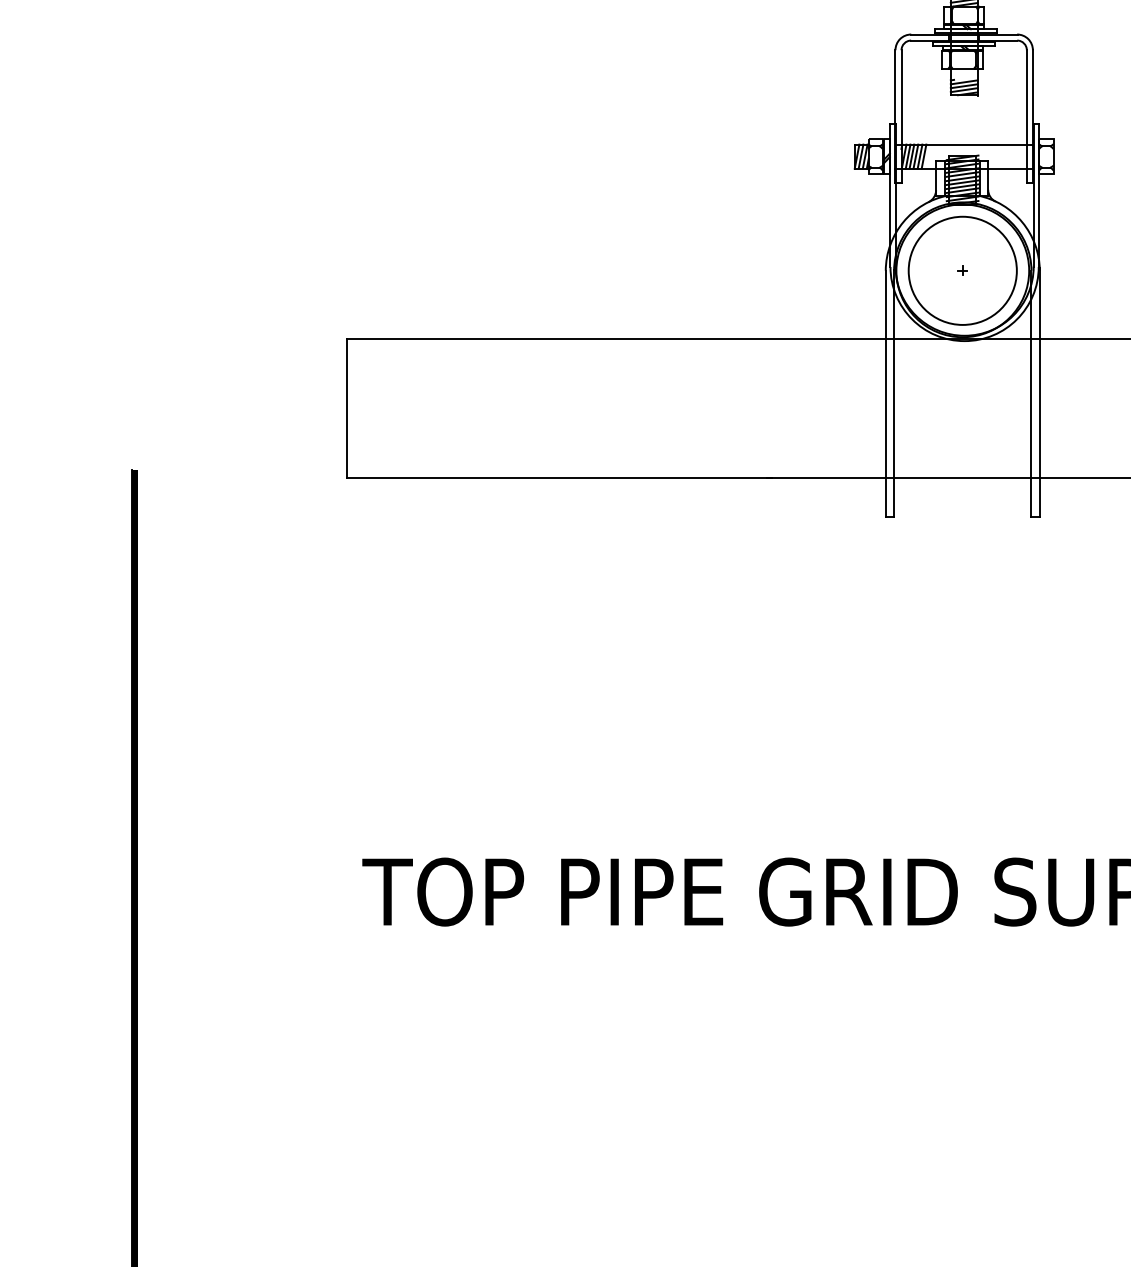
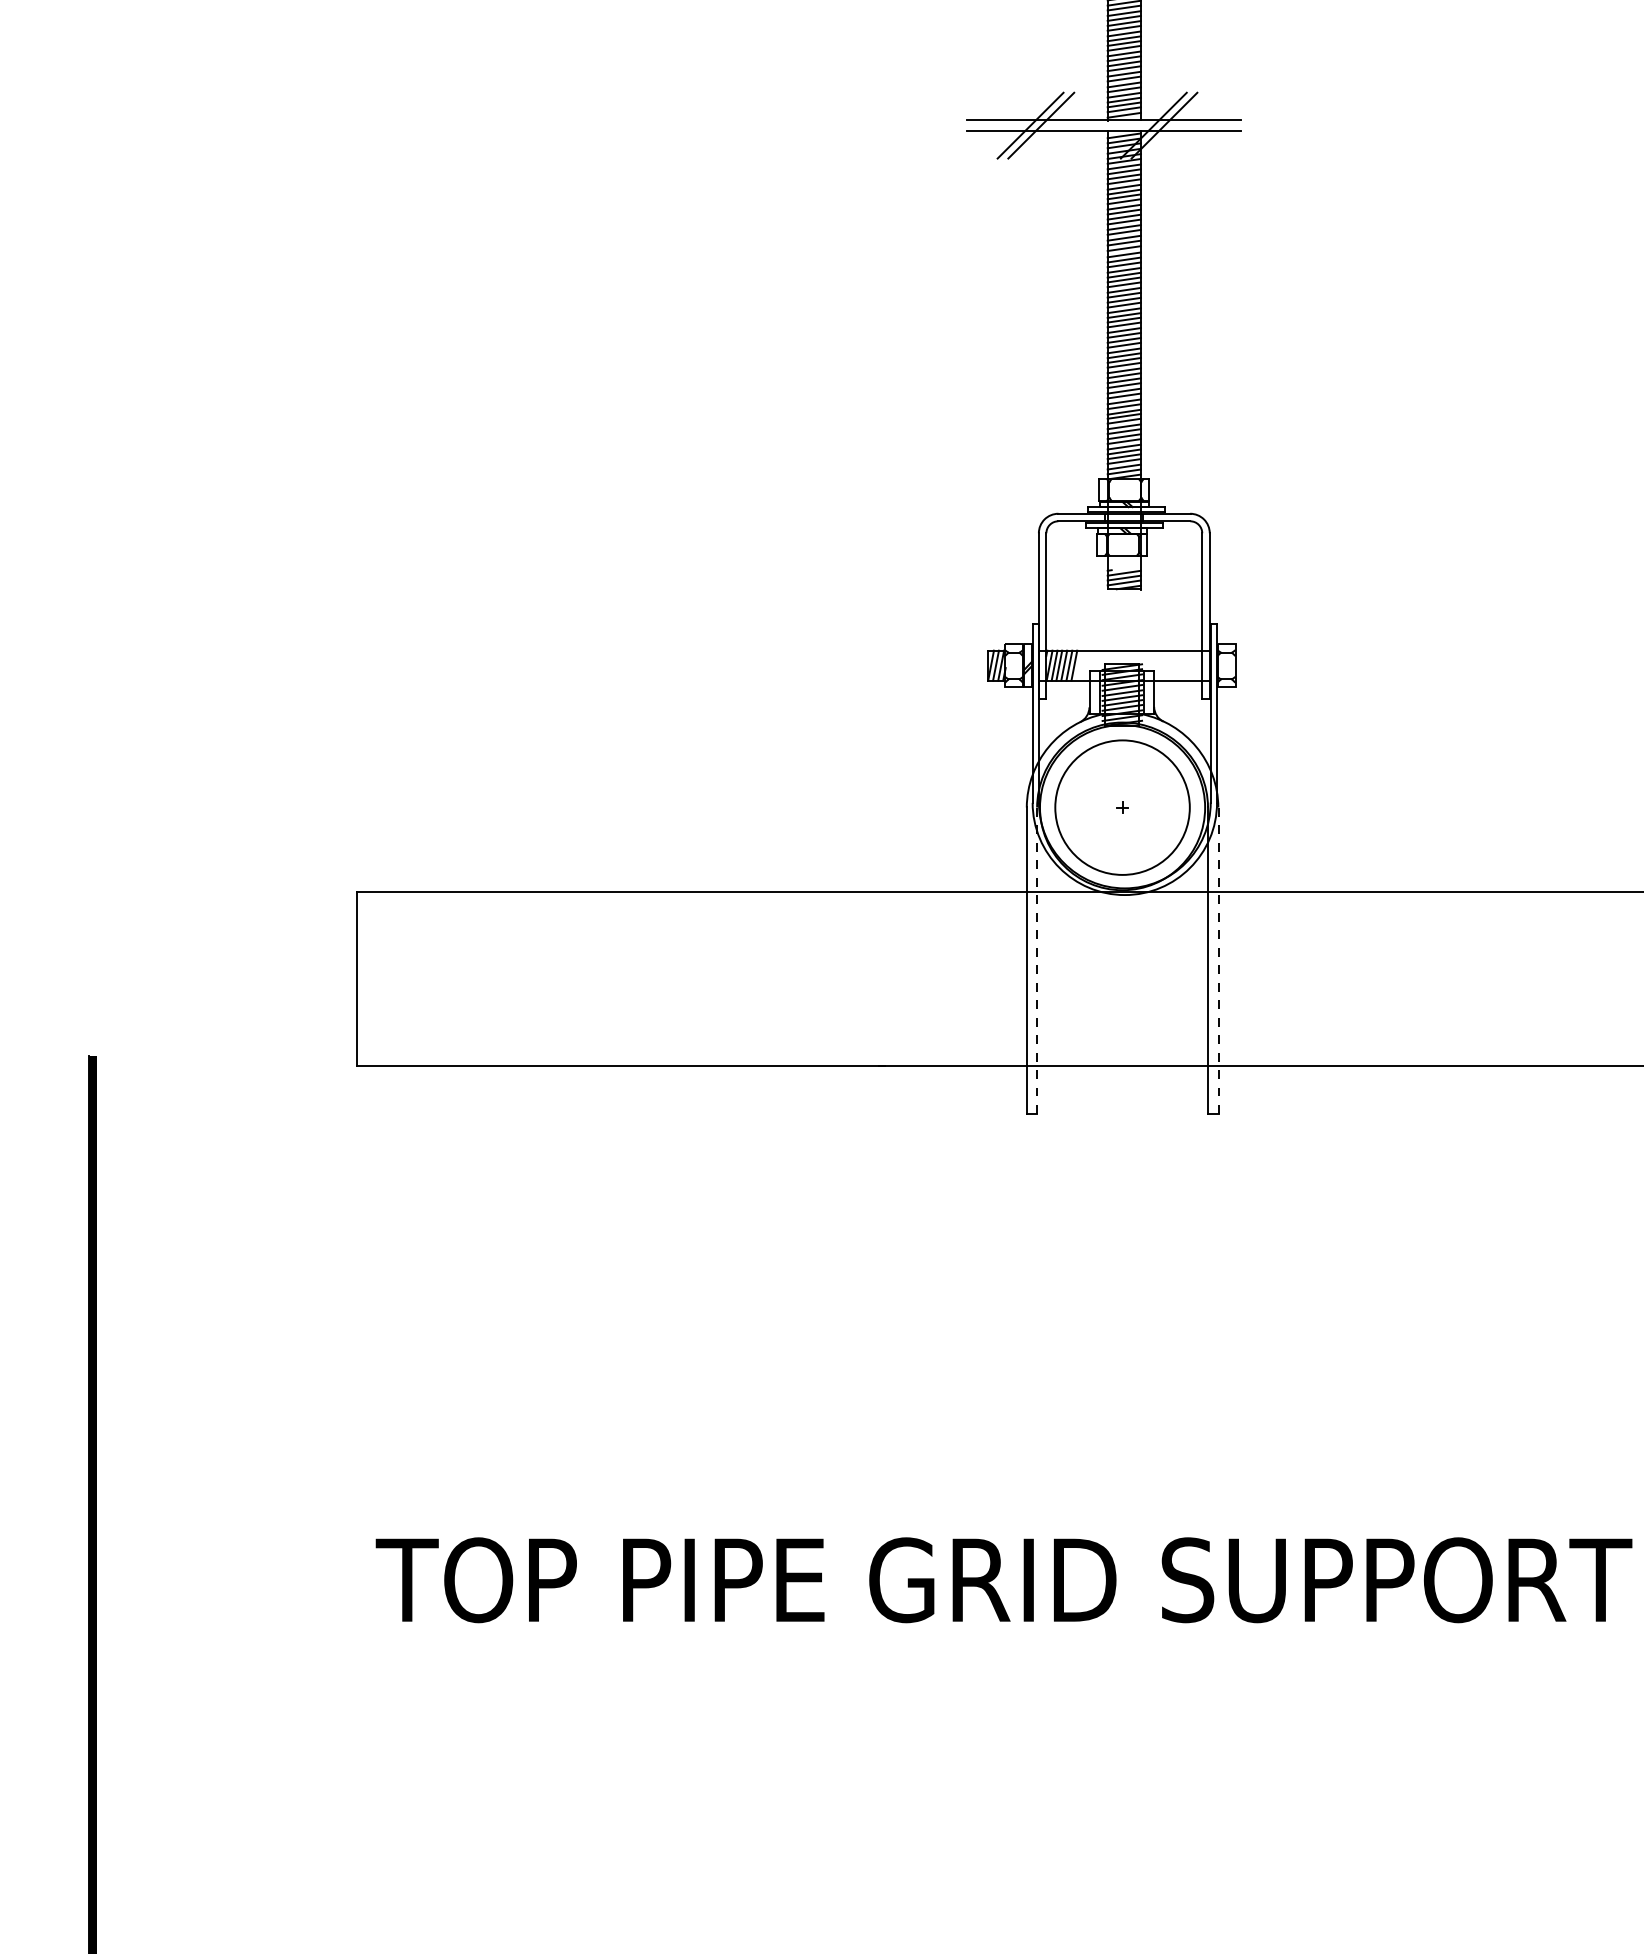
line: (1039, 392) -> (1218, 959), solid -> dashed
line: (894, 393) -> (1037, 960), solid -> dashed

